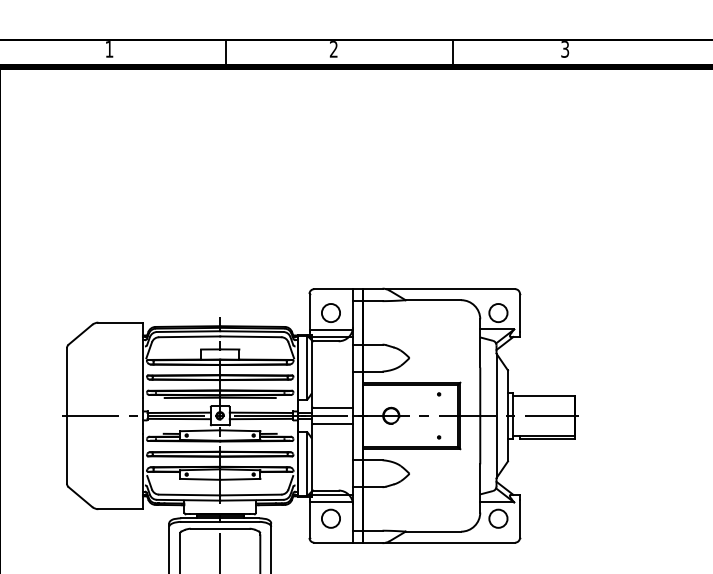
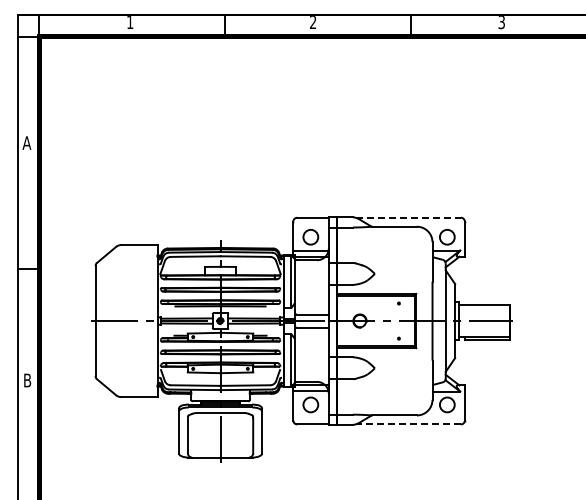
line: (450, 288) -> (408, 217), solid -> dashed
line: (450, 542) -> (408, 424), solid -> dashed

